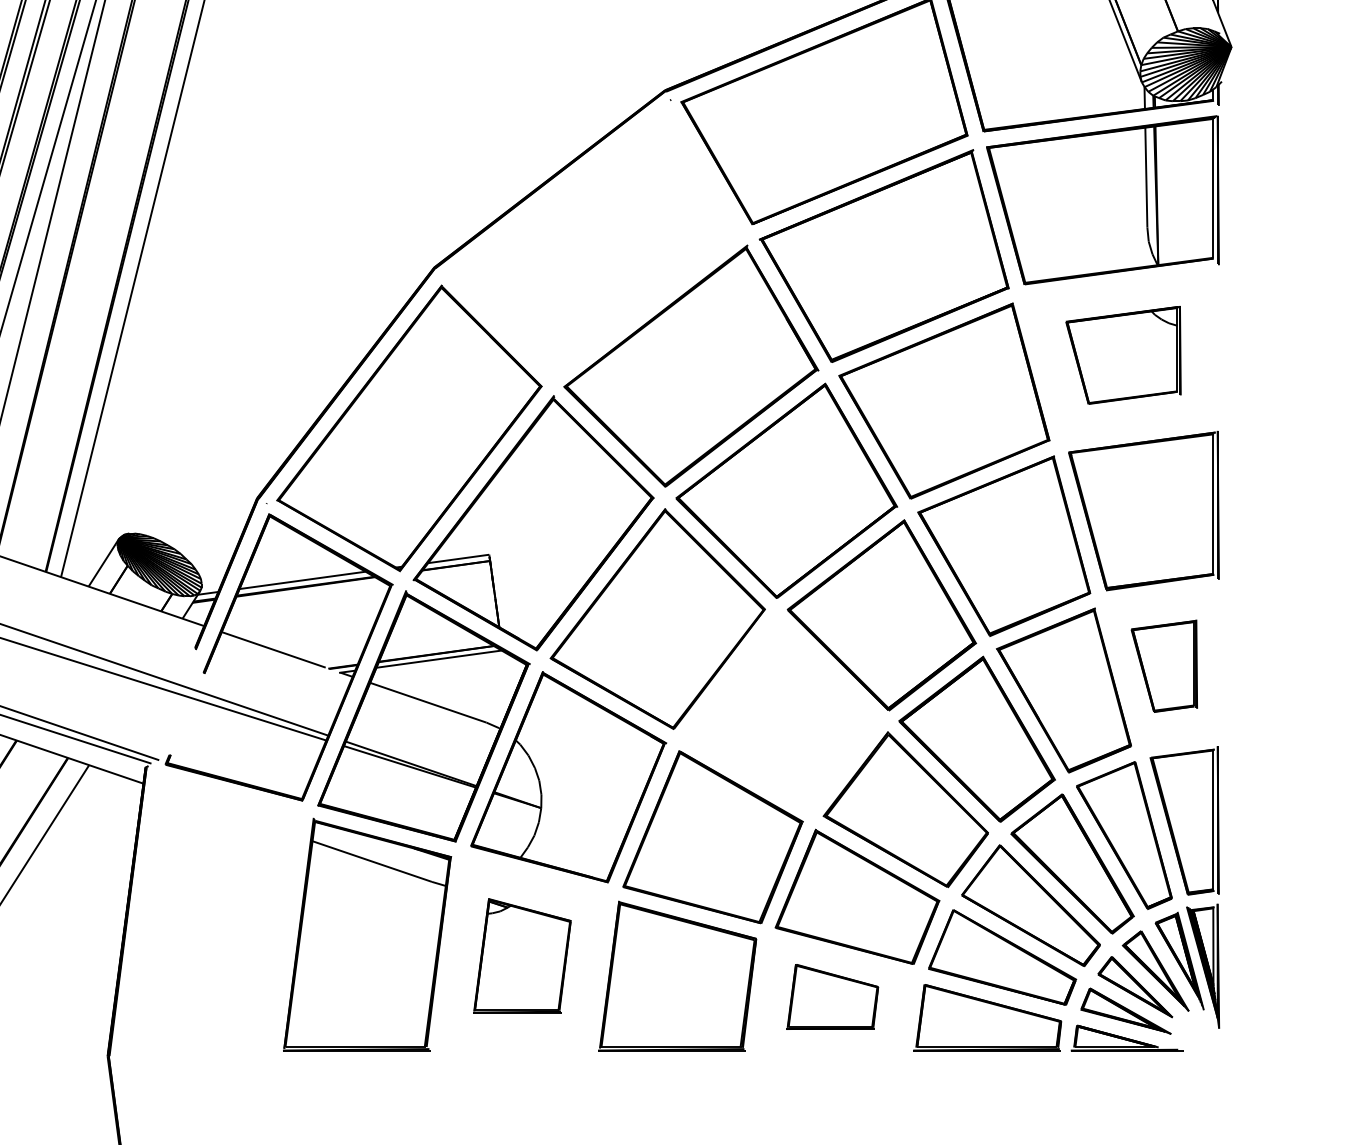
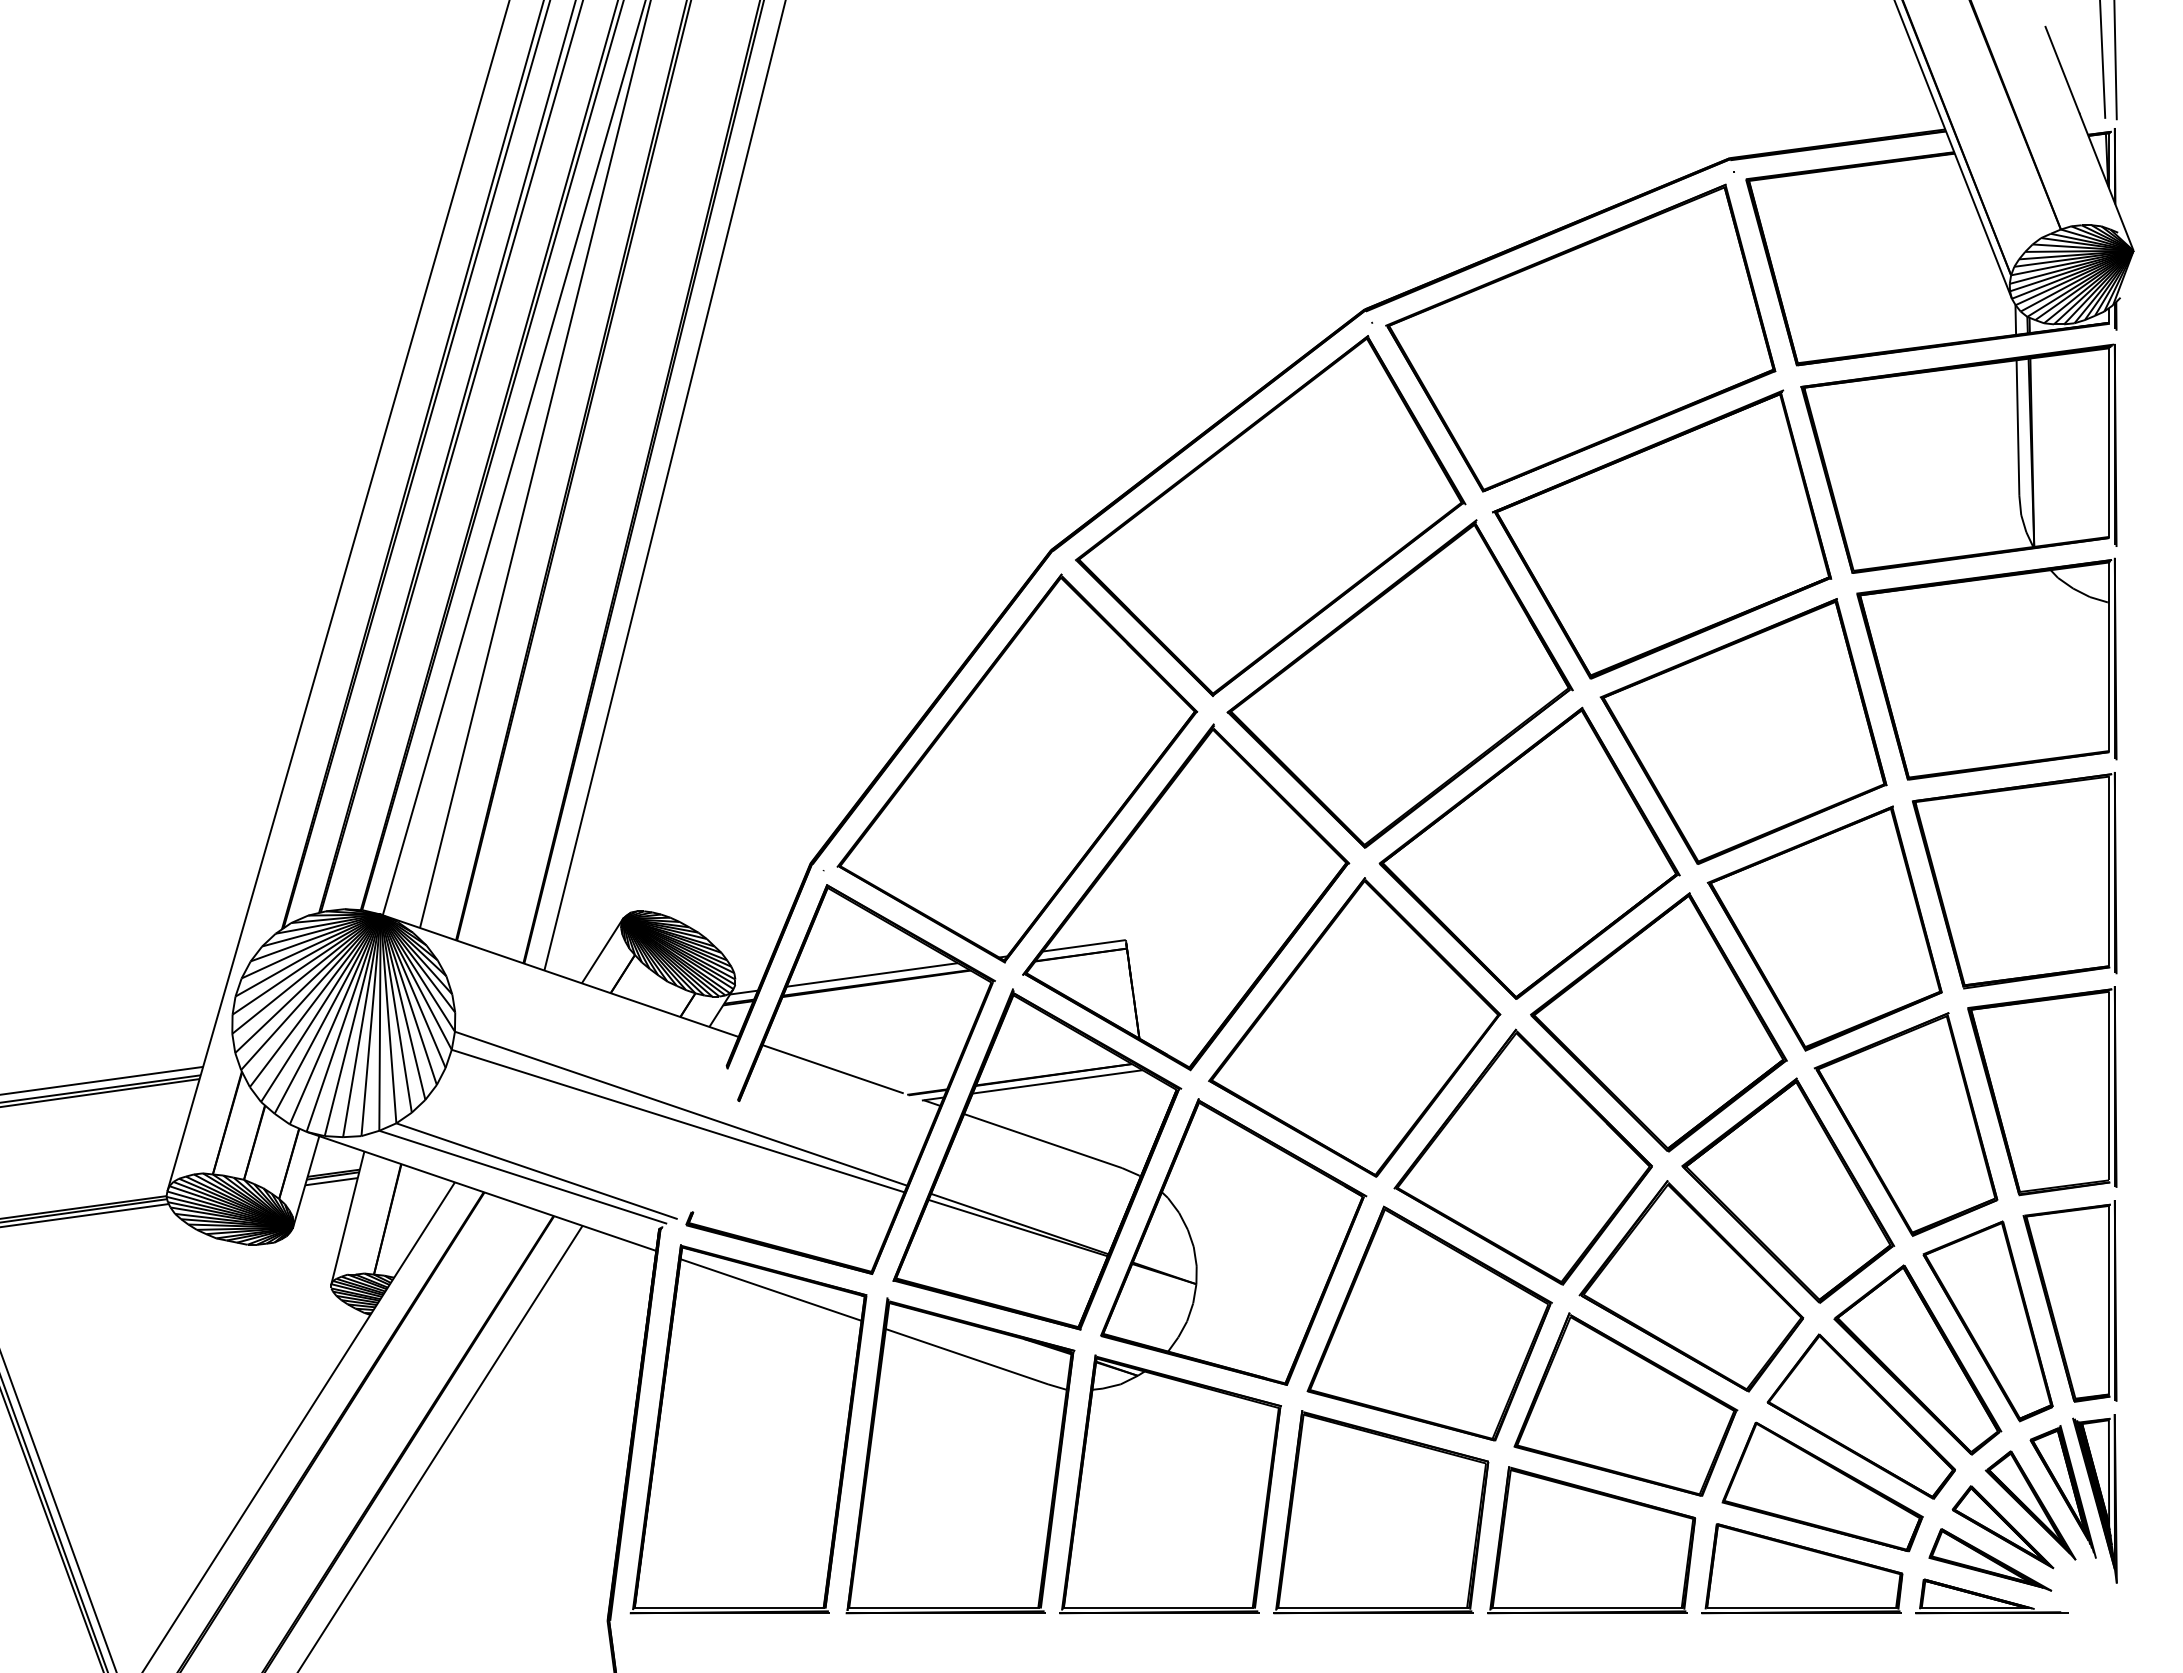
part: (595, 242) -> (1270, 515), added
part: (1123, 354) -> (1986, 668), size x1.67
part: (1164, 666) -> (2042, 1091), size x1.67
part: (781, 714) -> (1522, 1156), added
part: (211, 915) -> (748, 1429), added
part: (522, 955) -> (1170, 1484), size x1.67
part: (832, 996) -> (1591, 1540), size x1.67

